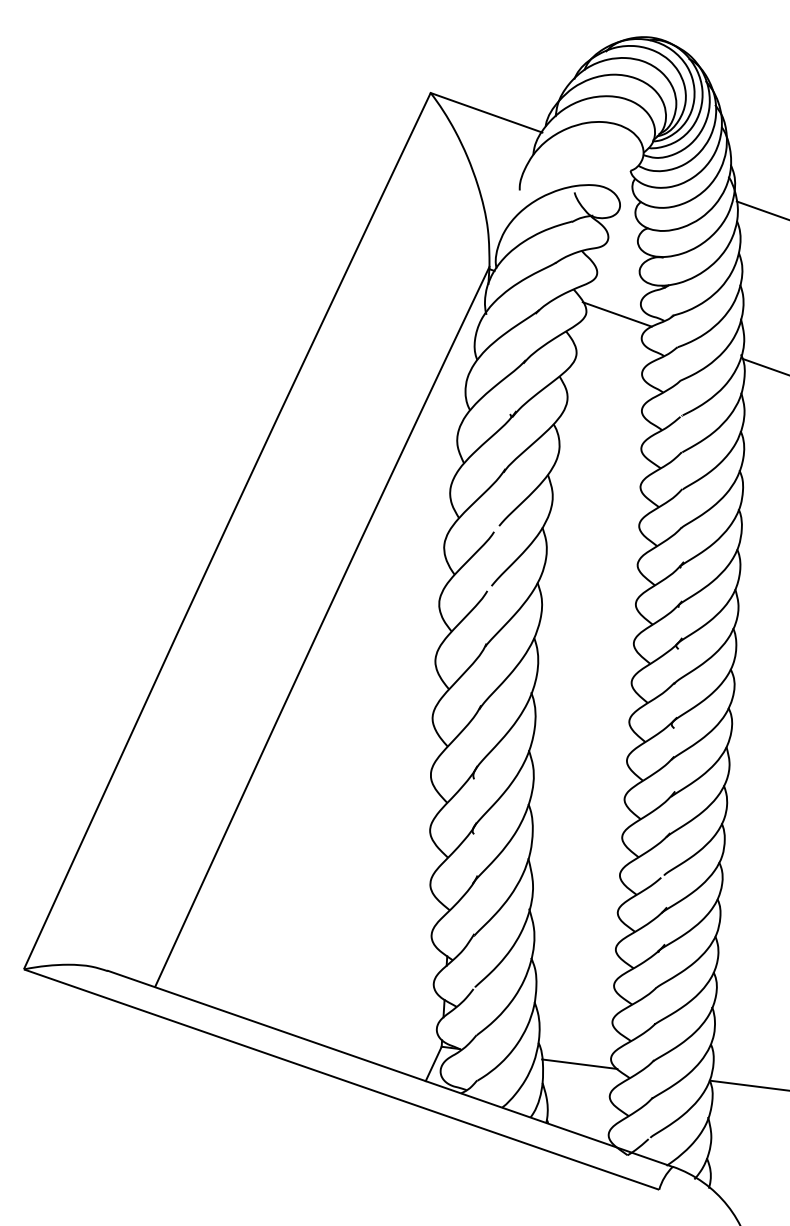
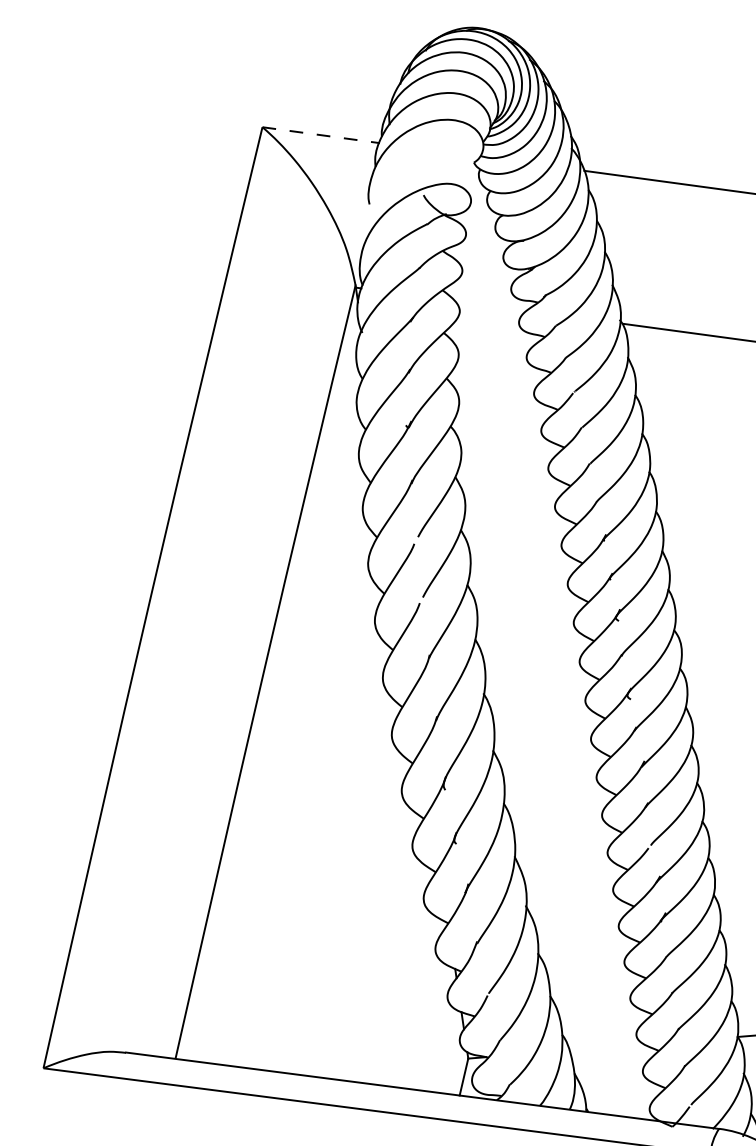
line: (487, 112) -> (322, 134), solid -> dashed
line: (616, 314) -> (489, 306), removed
line: (579, 1063) -> (606, 1046), removed

